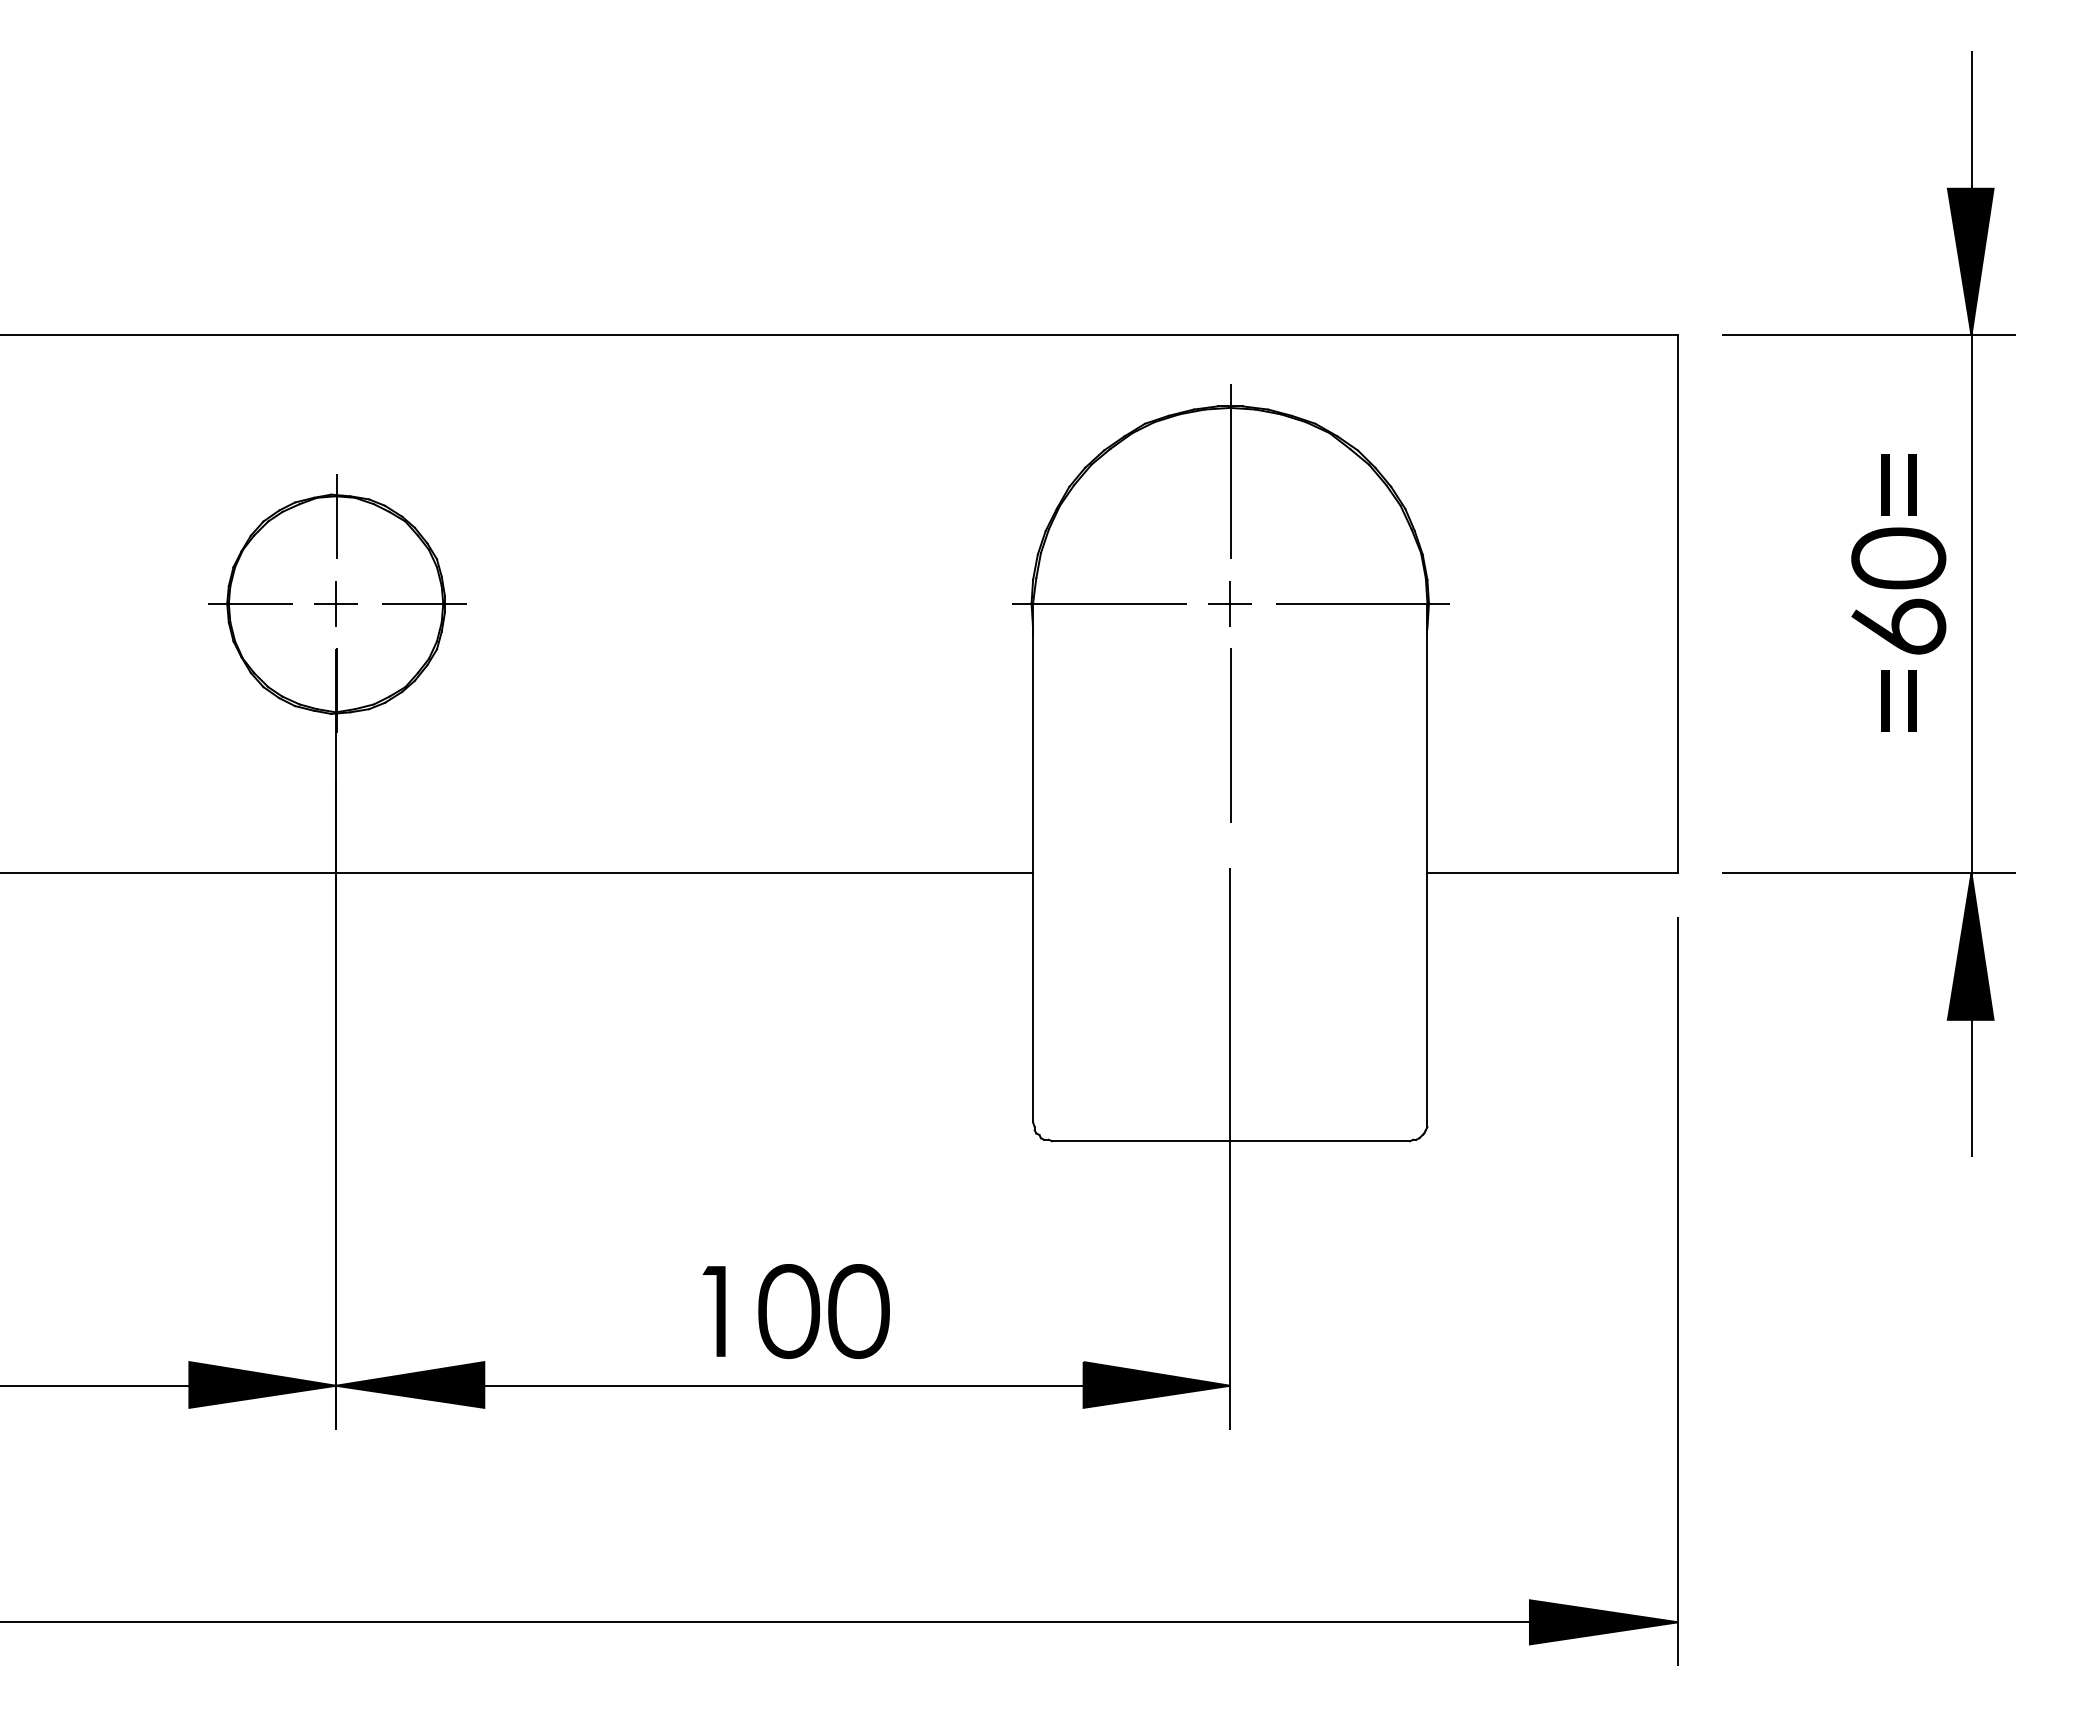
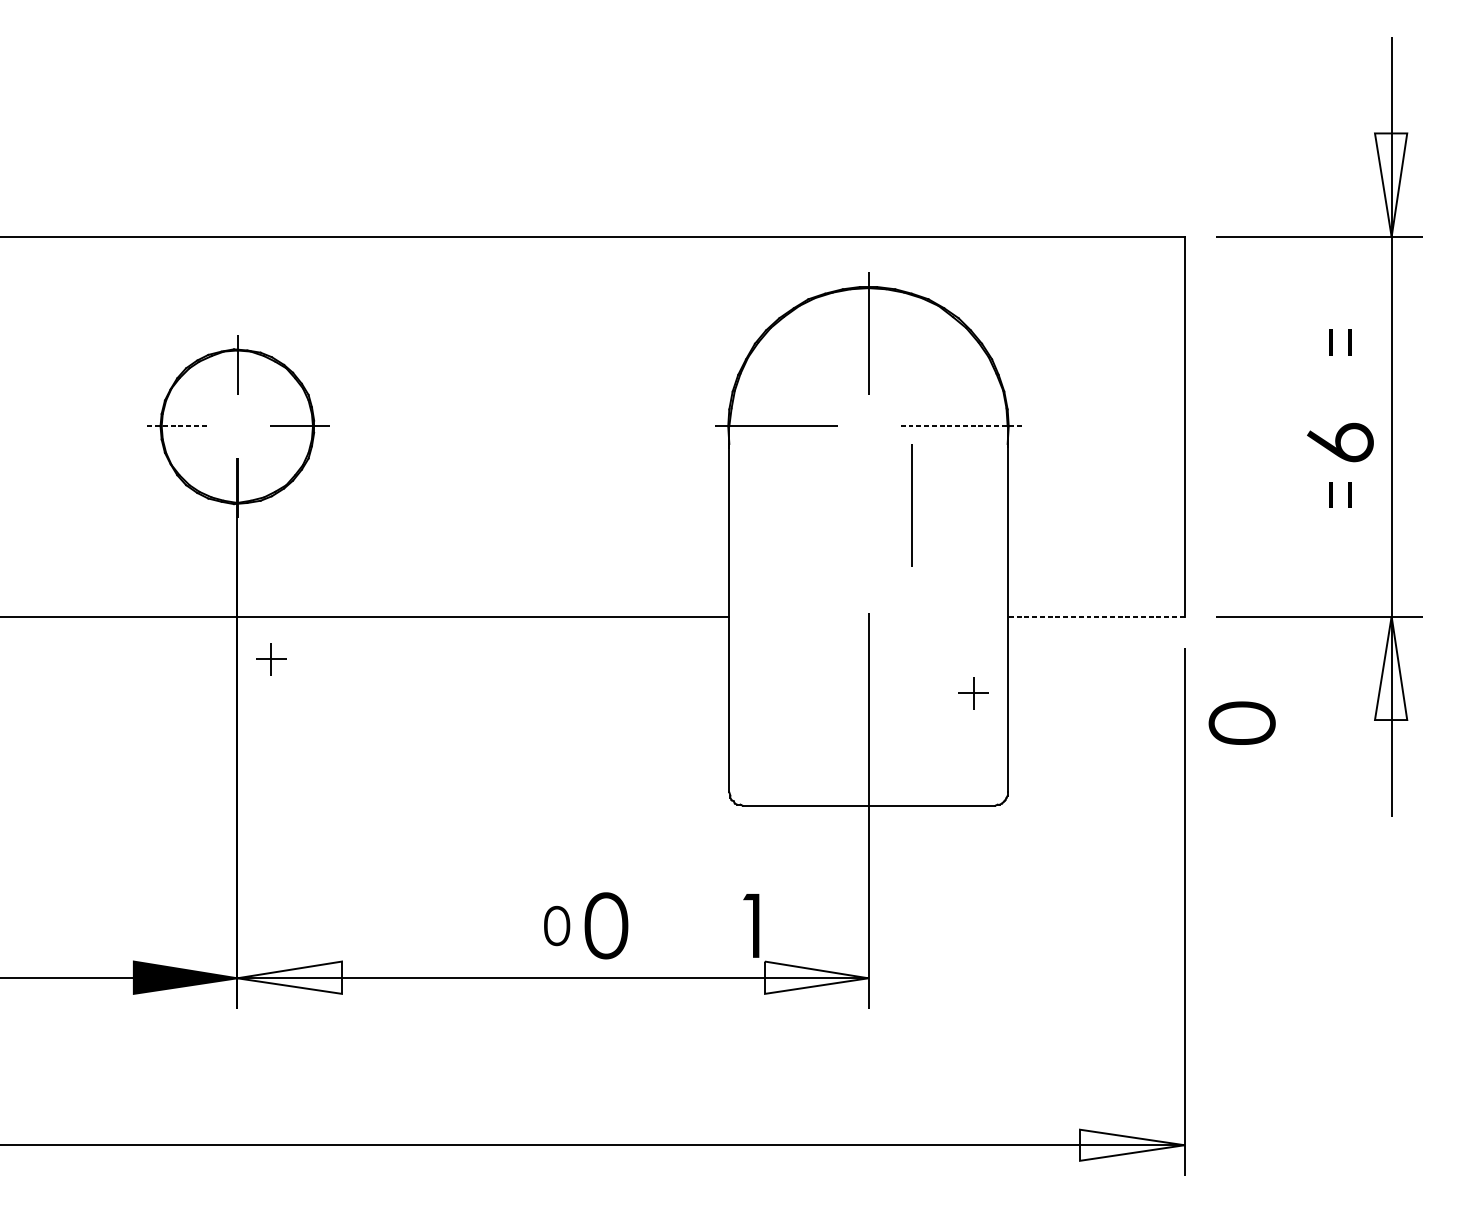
fill: (1970, 261) -> (1390, 184), removed
part: (1885, 484) -> (1330, 342), size x0.6
part: (1912, 484) -> (1350, 342), size x0.6
part: (1898, 558) -> (1242, 723), moved
line: (249, 603) -> (176, 426), solid -> dashed
part: (335, 603) -> (270, 659), moved
part: (1229, 603) -> (973, 692), moved
line: (1363, 603) -> (962, 426), solid -> dashed
part: (1885, 700) -> (1330, 494), size x0.6
part: (1912, 700) -> (1350, 494), size x0.6
line: (1230, 735) -> (911, 505), moved
line: (1552, 873) -> (1095, 616), solid -> dashed
fill: (1970, 946) -> (1390, 668), removed
part: (713, 1311) -> (750, 925), moved
part: (788, 1311) -> (556, 925), size x0.6
fill: (410, 1384) -> (289, 977), removed
fill: (1156, 1384) -> (816, 977), removed
fill: (1603, 1622) -> (1131, 1145), removed

